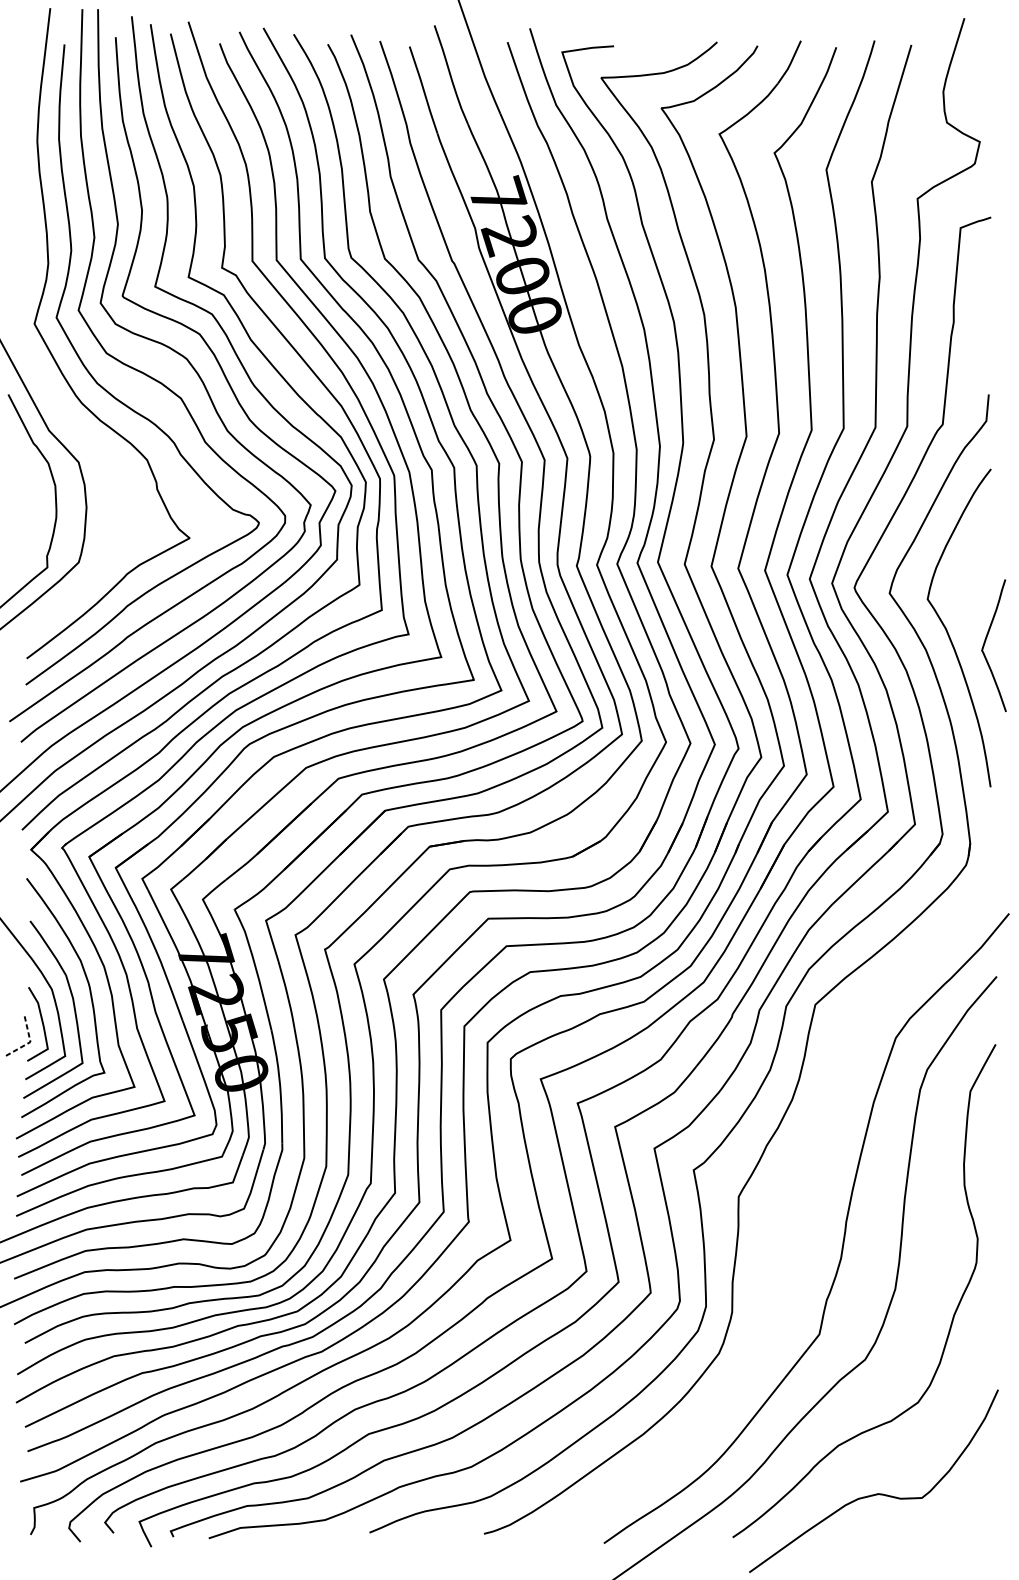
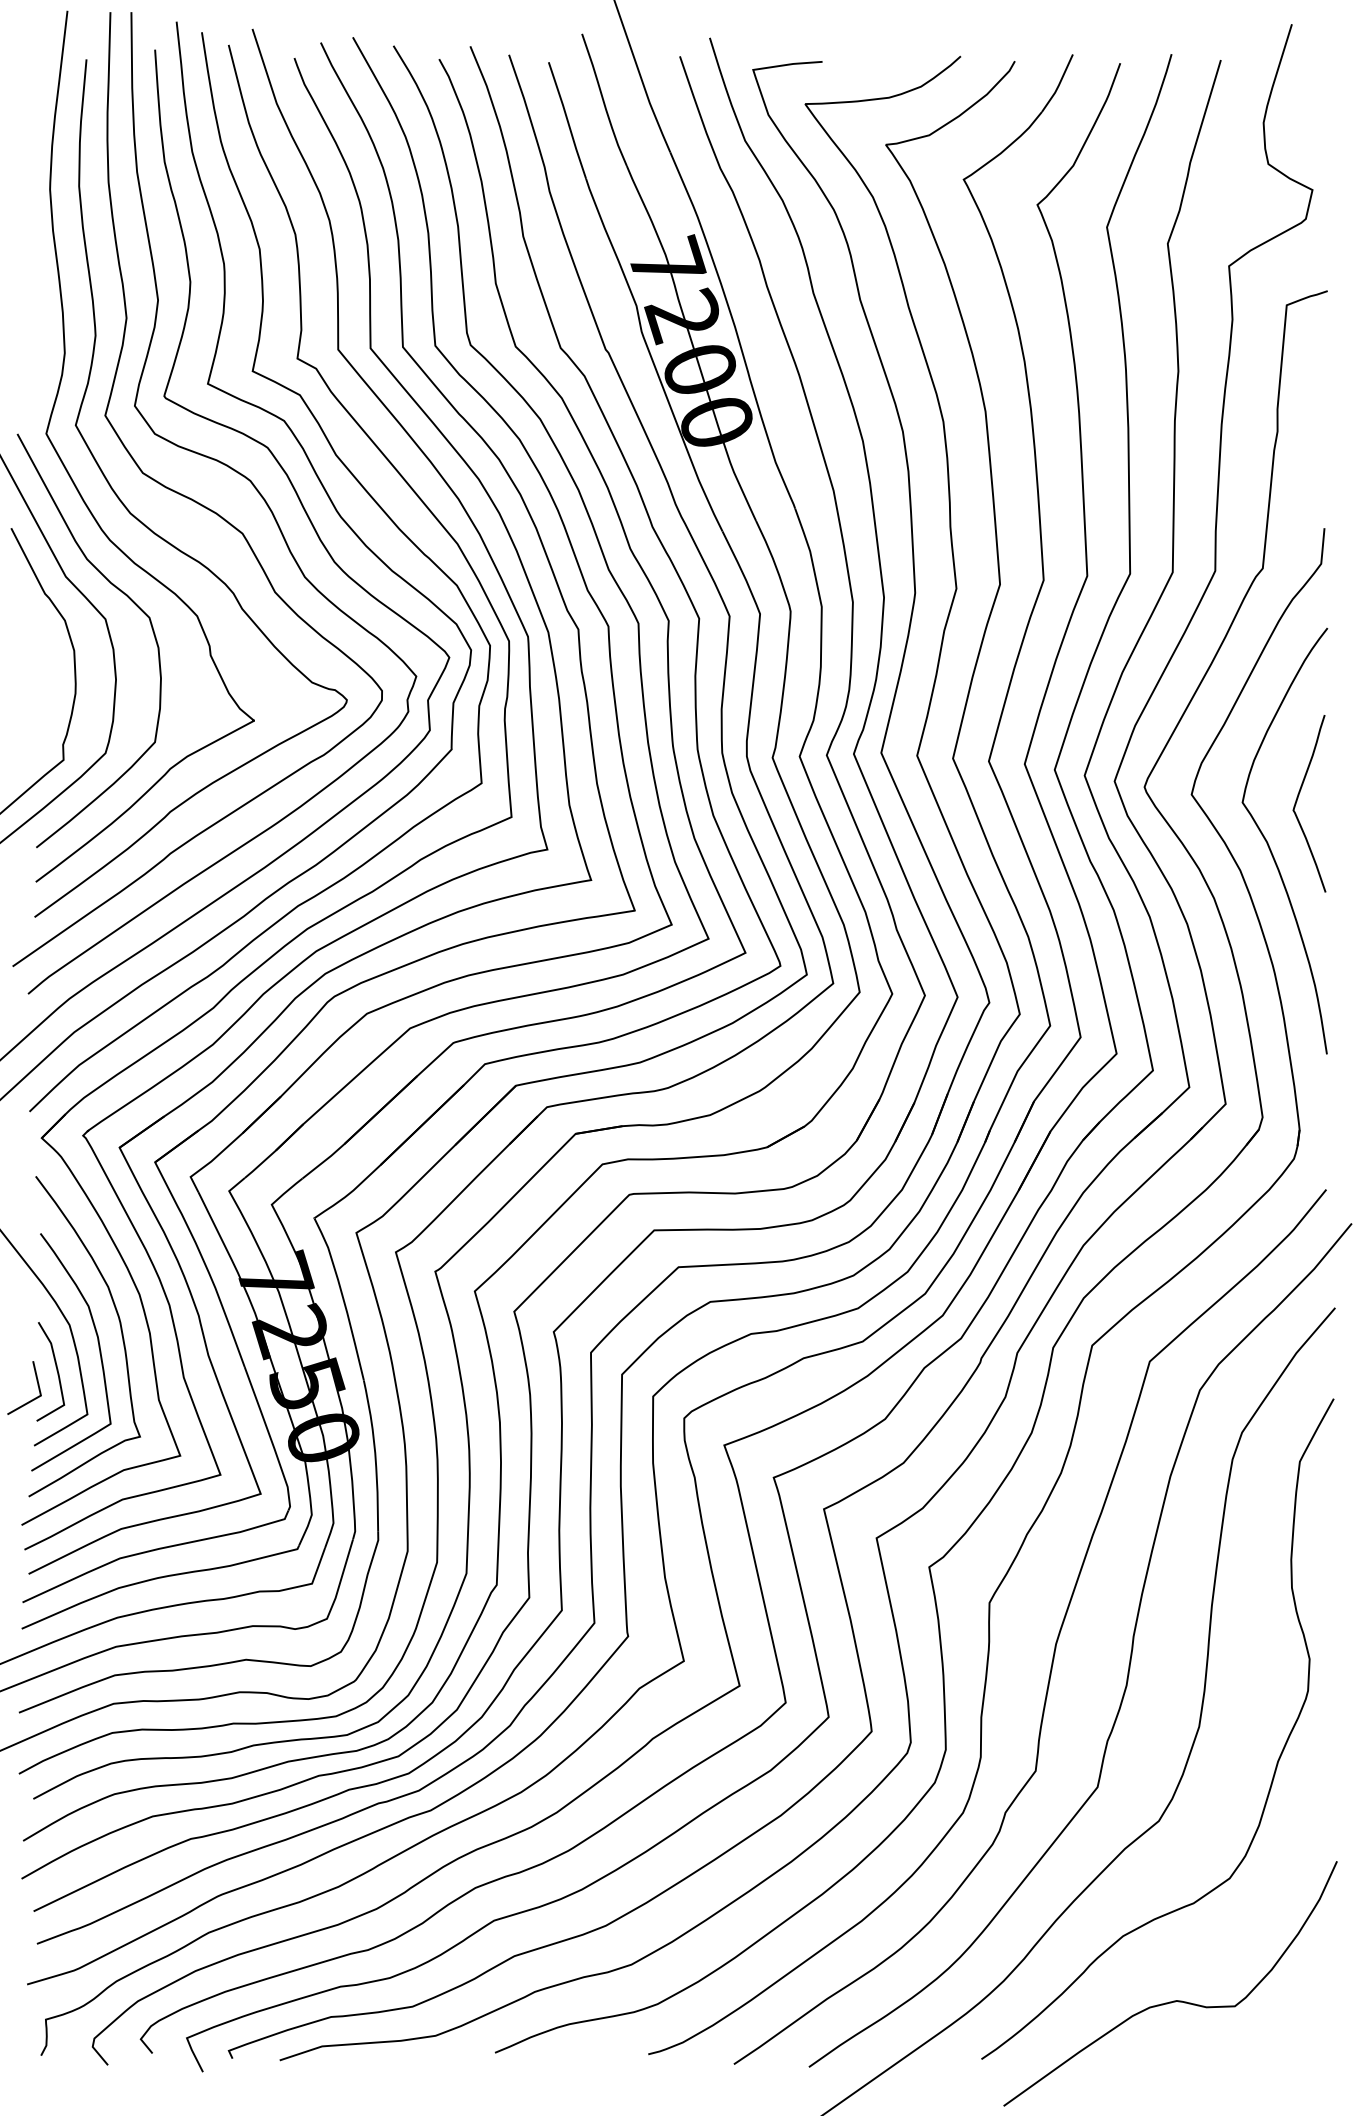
curve: (96, 447) -> (129, 599), added
curve: (985, 641) -> (1298, 798), moved
line: (30, 1042) -> (40, 1396), dashed -> solid
curve: (789, 1221) -> (1057, 1635), added

